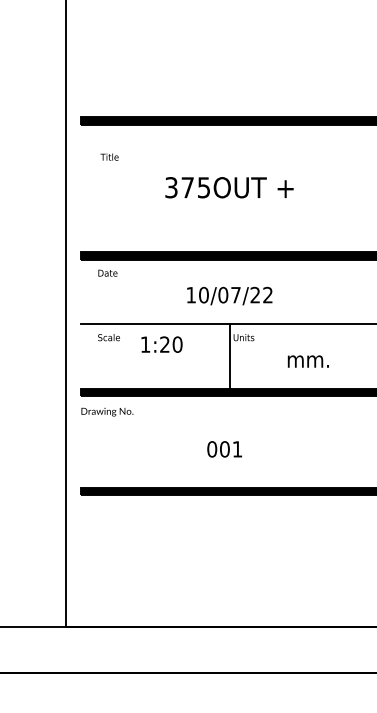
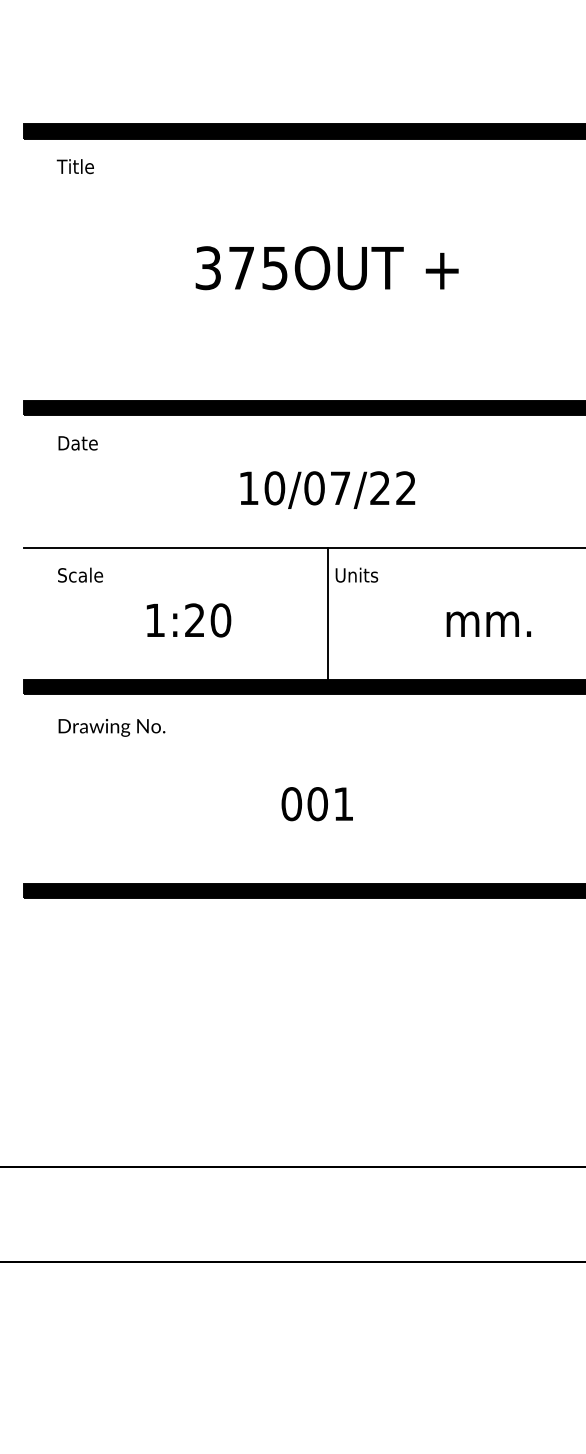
text: (109, 156) -> (75, 165), moved
text: (161, 344) -> (187, 620), moved
text: (107, 411) -> (112, 726), moved

